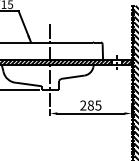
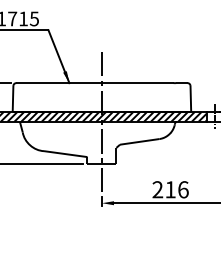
text: (94, 105) -> (176, 189), 285 -> 216

